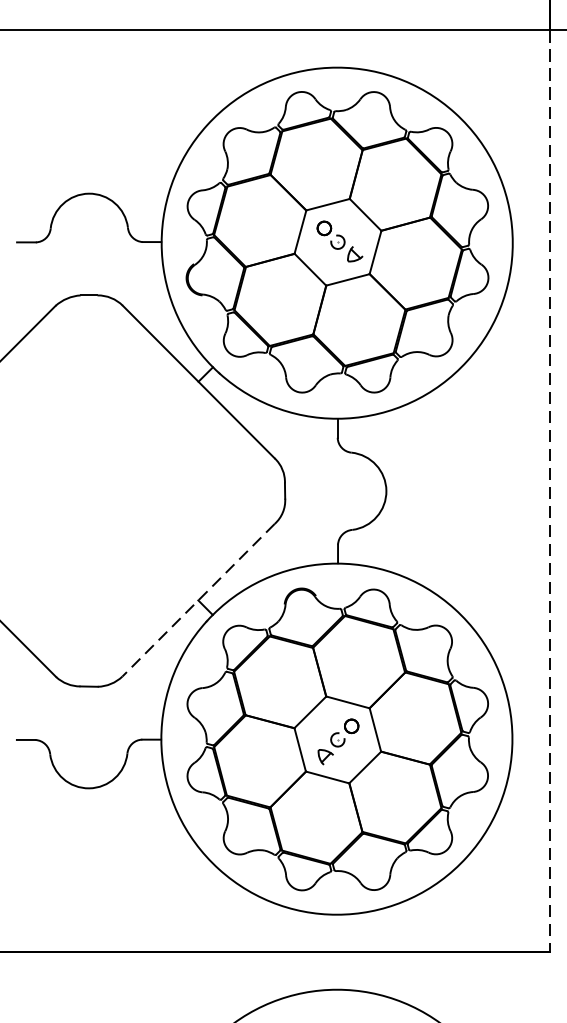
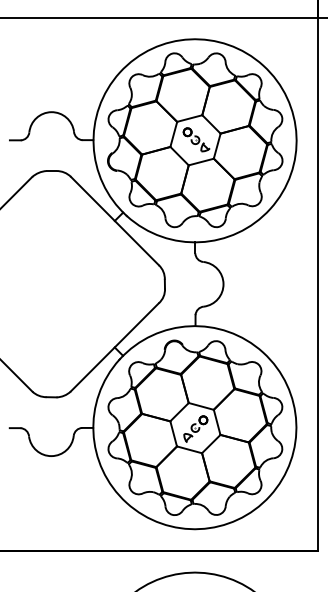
line: (550, 491) -> (318, 284), dashed -> solid
line: (197, 600) -> (114, 347), dashed -> solid

